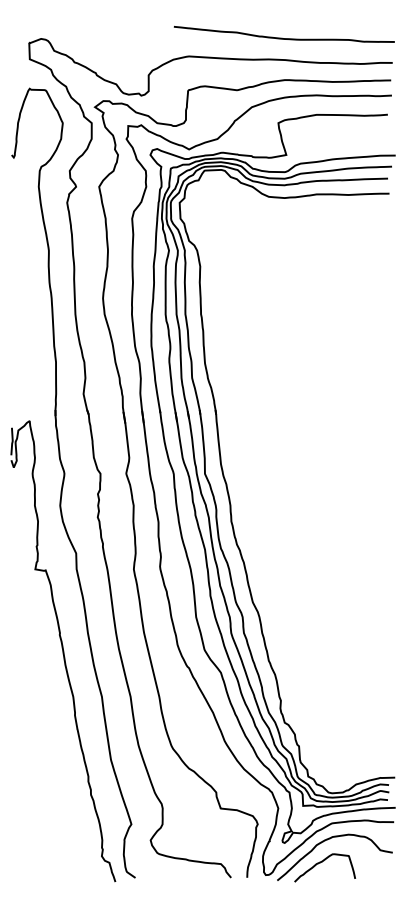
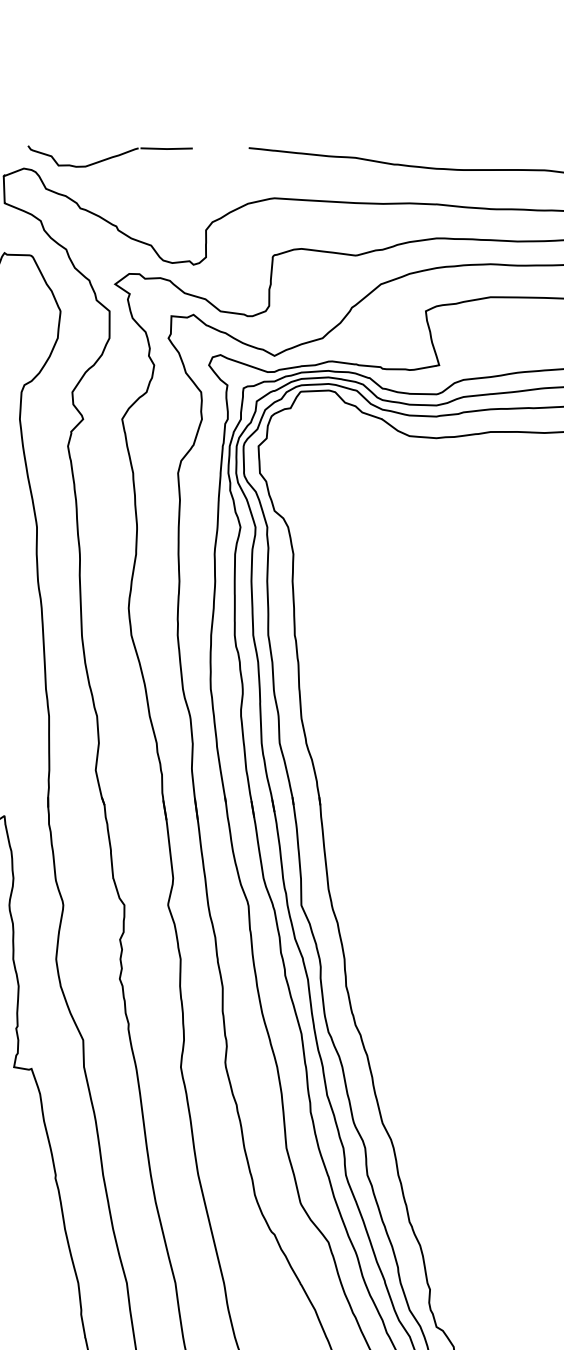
part: (91, 31) -> (109, 156), added

